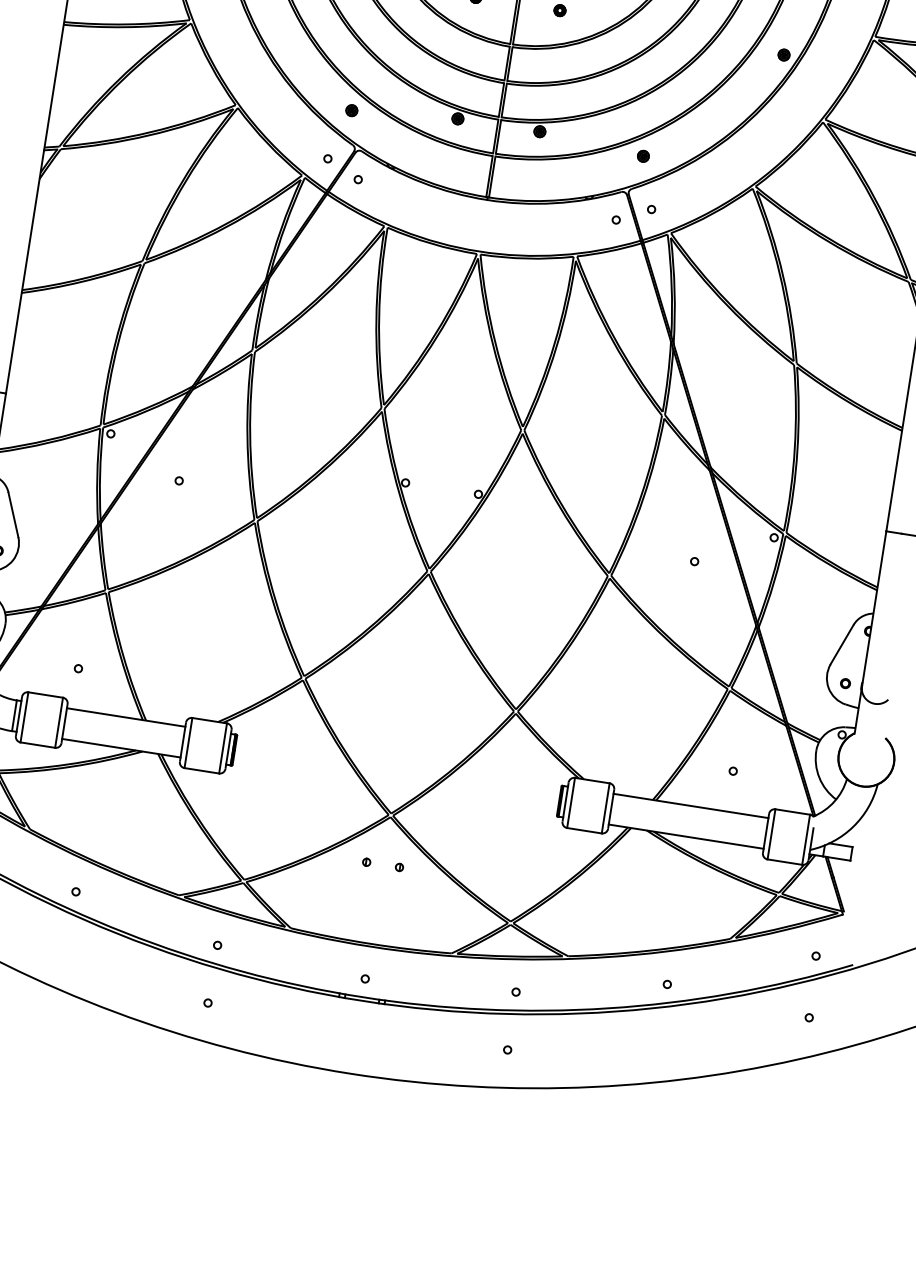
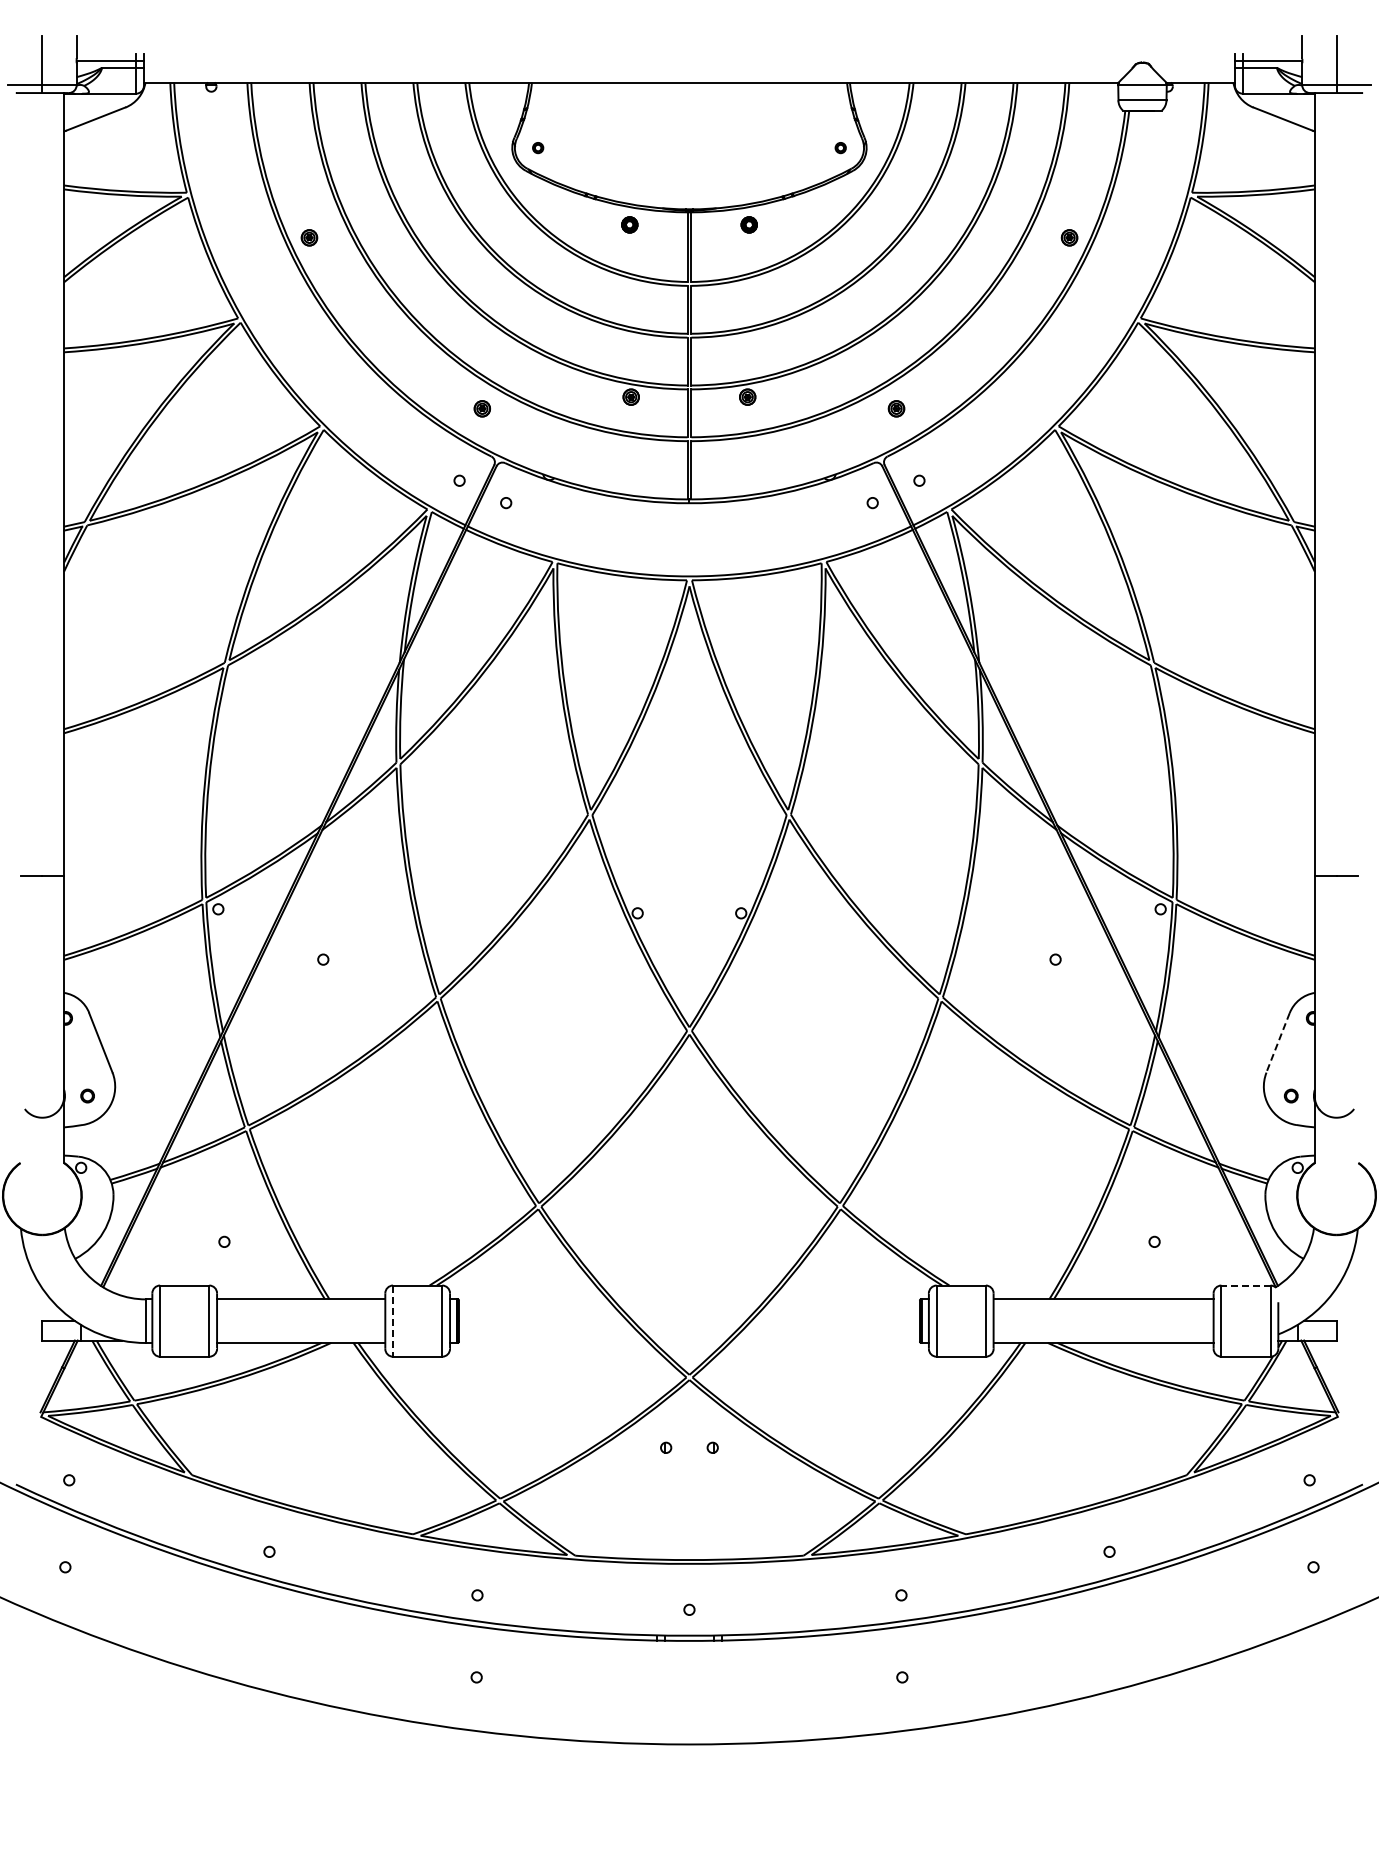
line: (842, 644) -> (1278, 1042), solid -> dashed
line: (188, 743) -> (393, 1321), solid -> dashed
line: (792, 811) -> (1245, 1285), solid -> dashed

